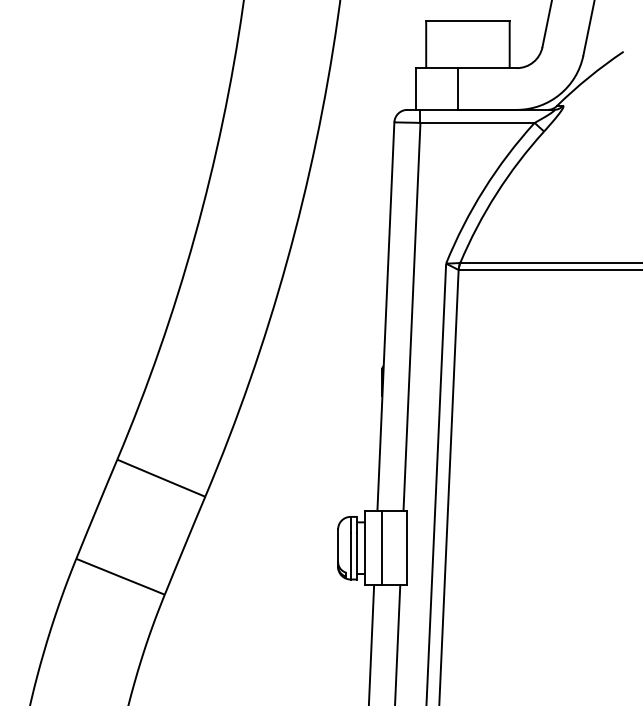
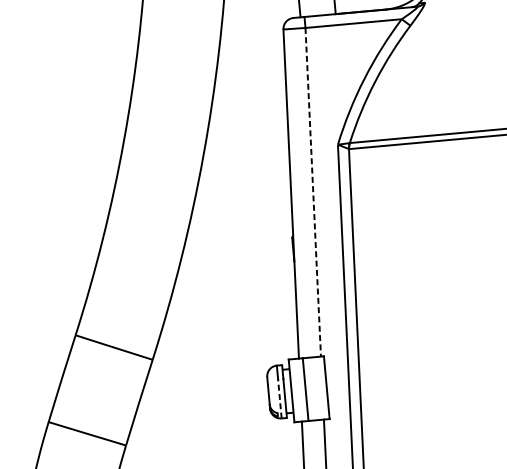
line: (411, 317) -> (312, 192), solid -> dashed
line: (350, 555) -> (279, 398), solid -> dashed

